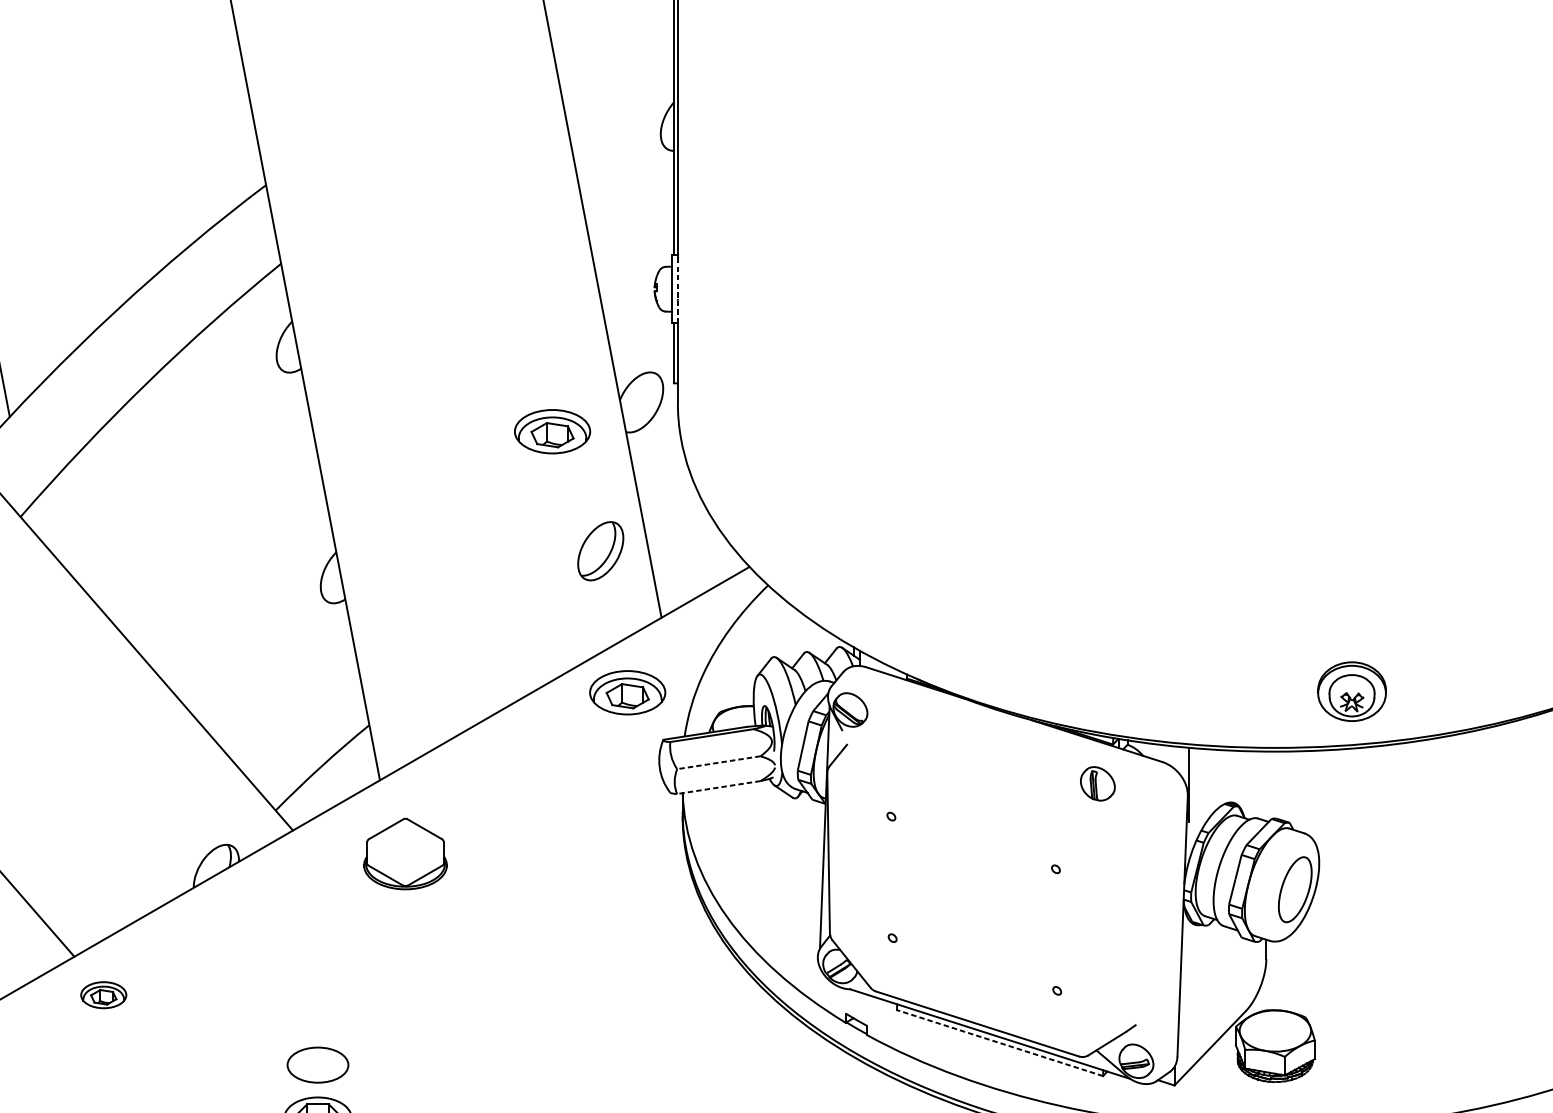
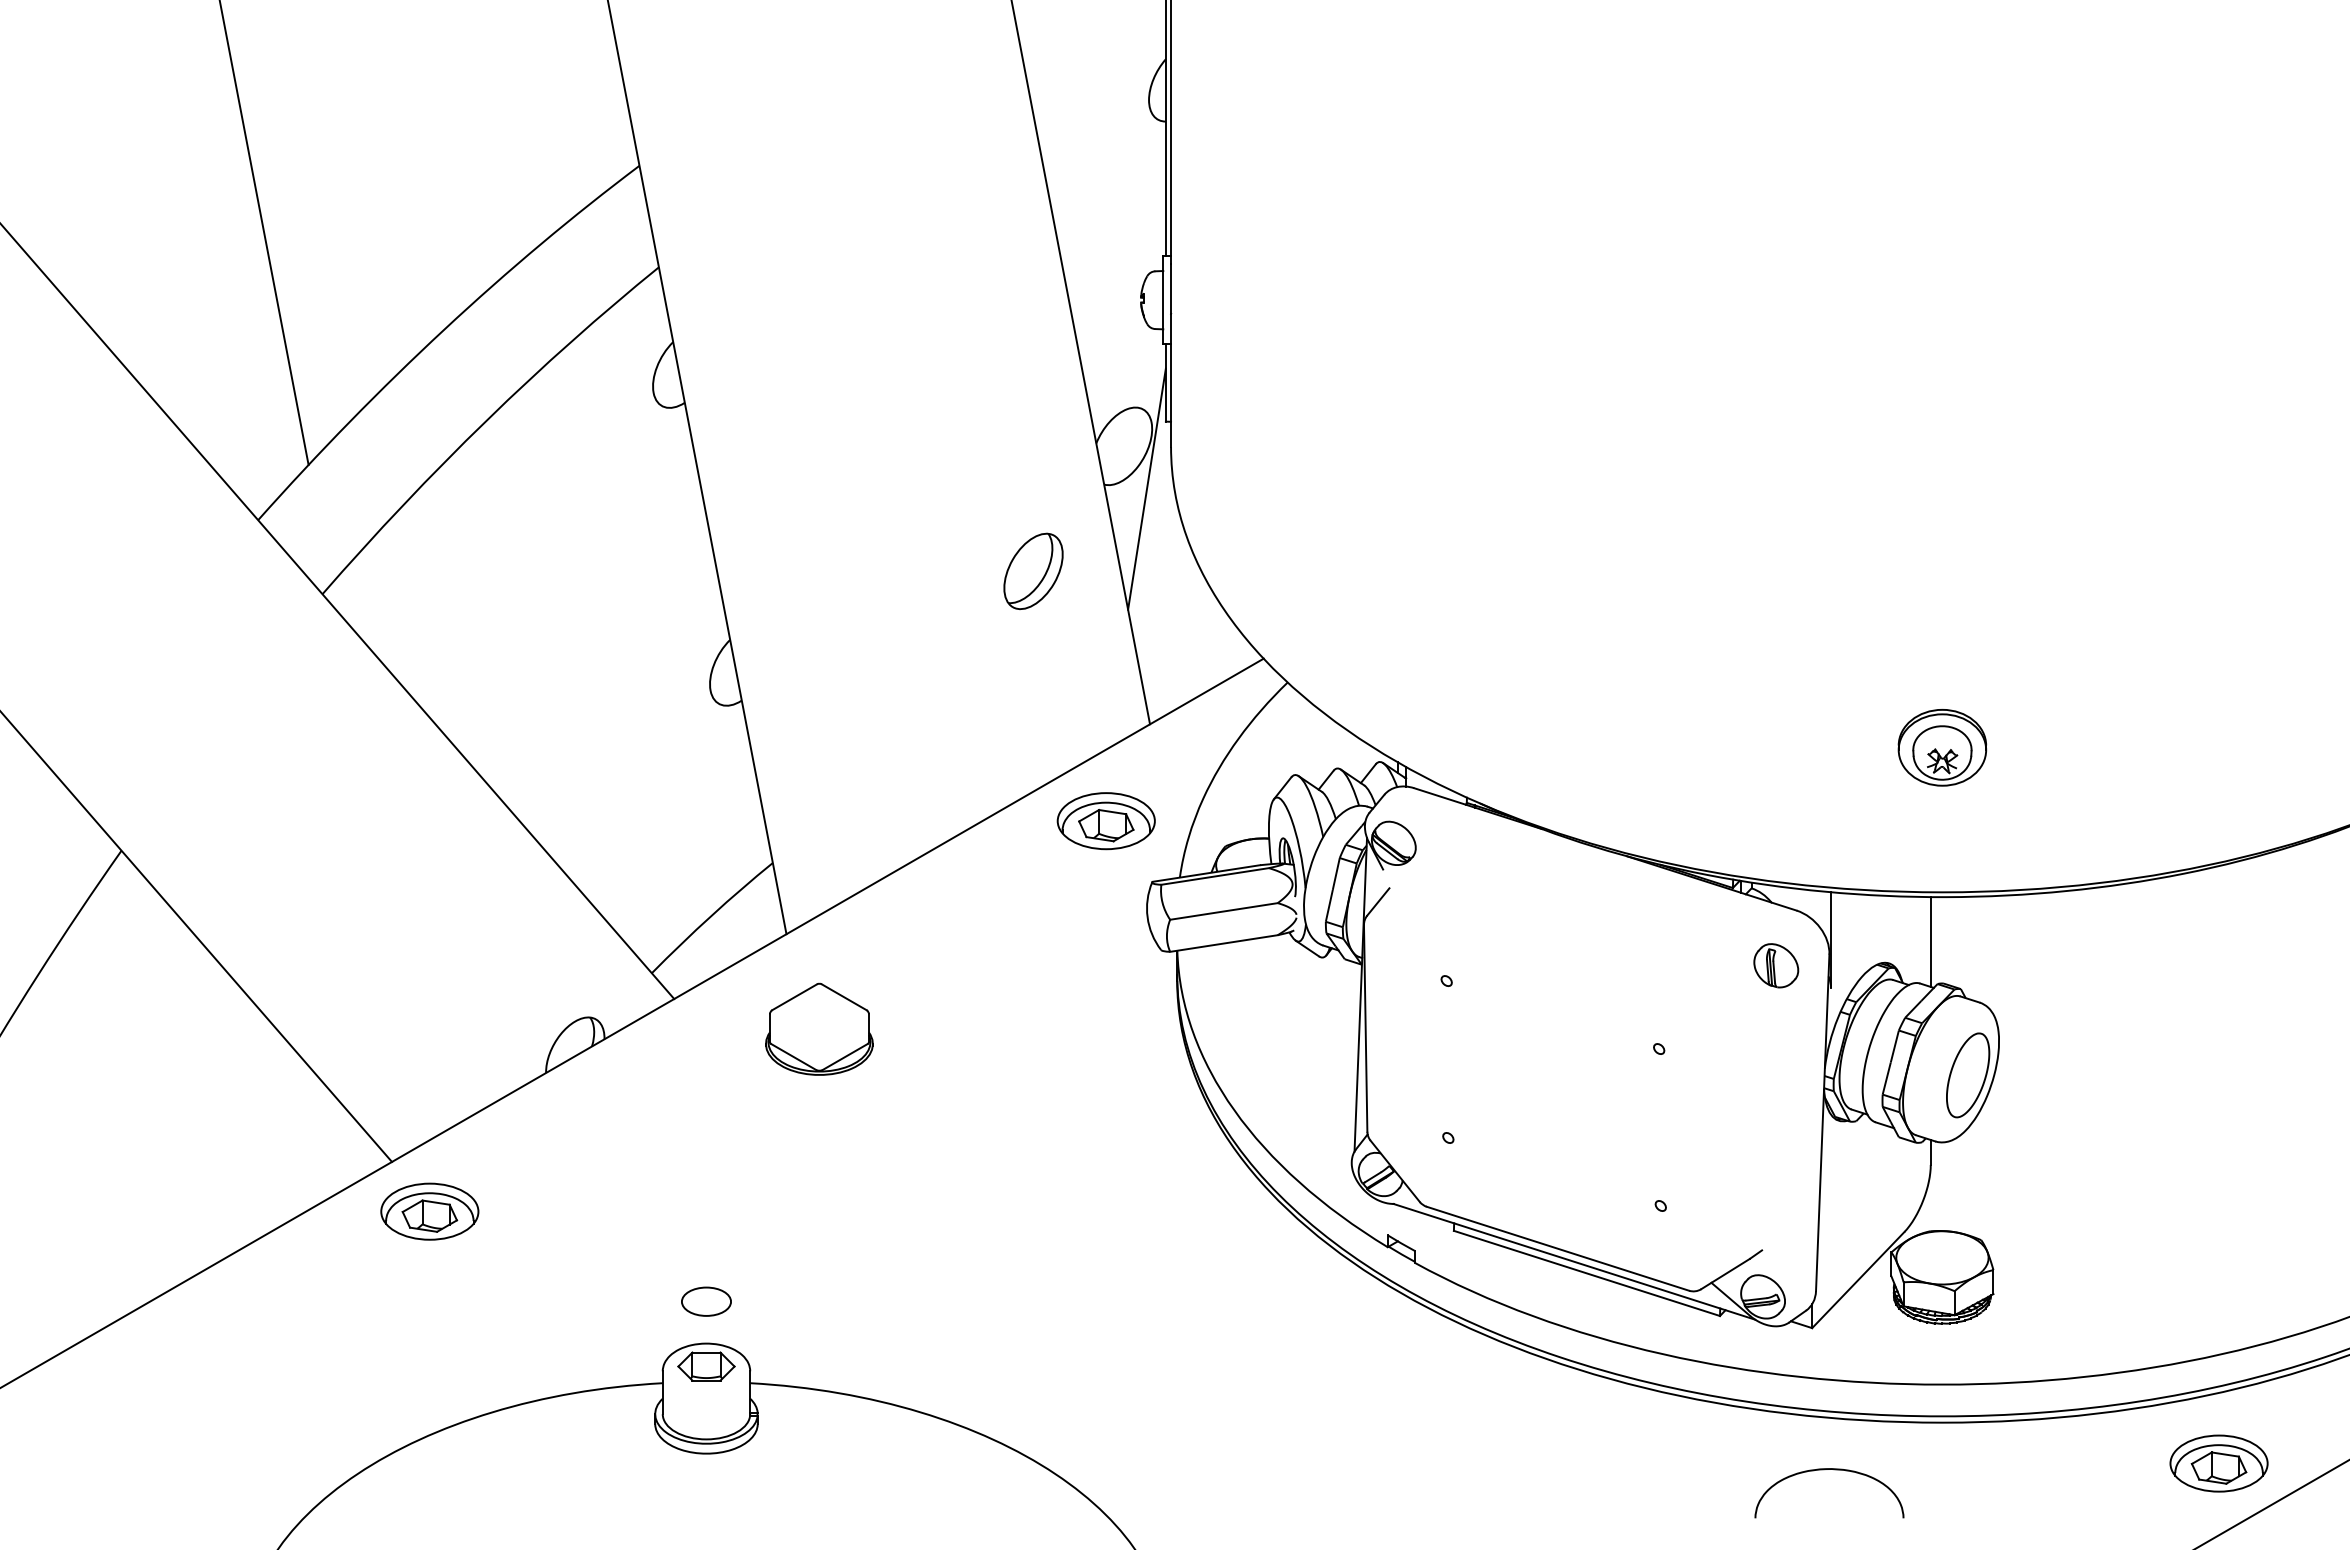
line: (678, 292) -> (1171, 304), dashed -> solid
part: (551, 431) -> (1008, 484), removed
line: (658, 435) -> (1146, 488), added
part: (600, 550) -> (1033, 570), moved
part: (1352, 691) -> (1942, 747), moved
line: (718, 762) -> (1223, 911), dashed -> solid
part: (1098, 783) -> (1776, 965), moved
line: (1266, 785) -> (1930, 941), added
line: (718, 787) -> (1223, 943), dashed -> solid
part: (103, 995) -> (429, 1211), size x1.67
line: (999, 1043) -> (1586, 1273), dashed -> solid
part: (318, 1064) -> (706, 1301), size x0.62

